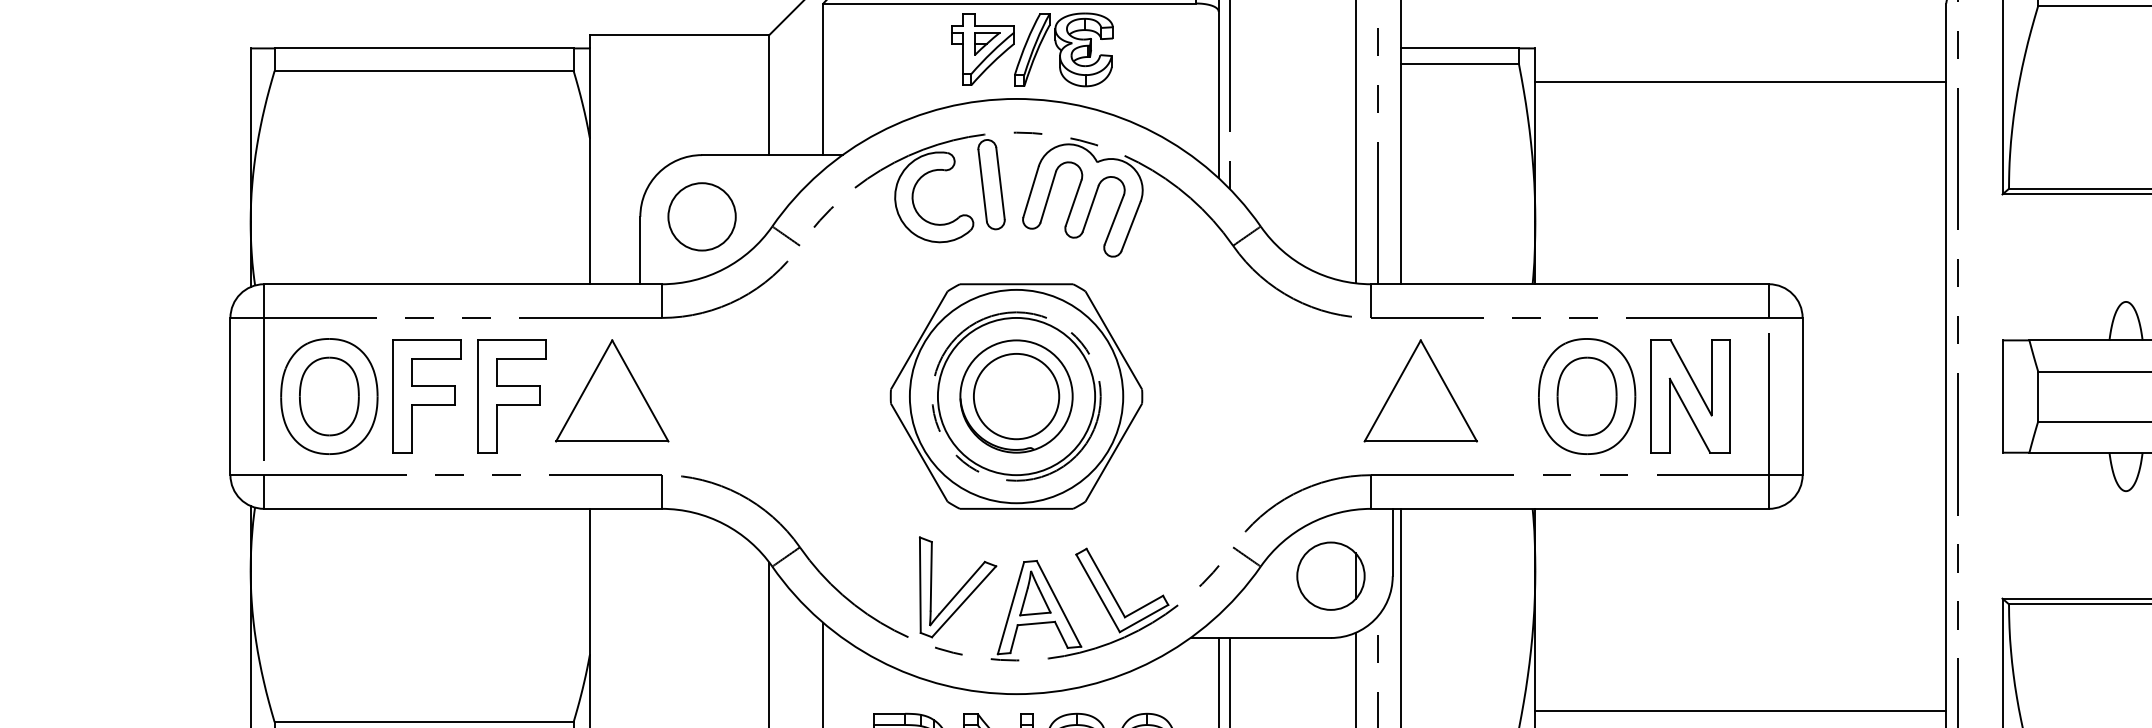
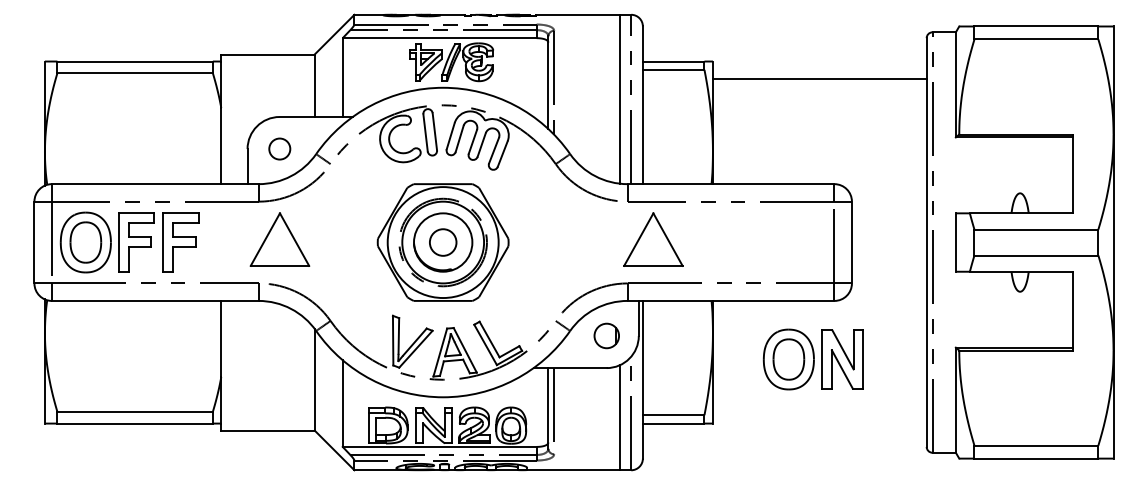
circle: (701, 215) -> (279, 148), size x0.6
part: (611, 390) -> (279, 239), moved
circle: (1017, 396) -> (443, 242), size x0.6
part: (1632, 396) -> (812, 359), moved
part: (1330, 575) -> (606, 335), size x0.7
line: (1740, 711) -> (819, 406), removed

